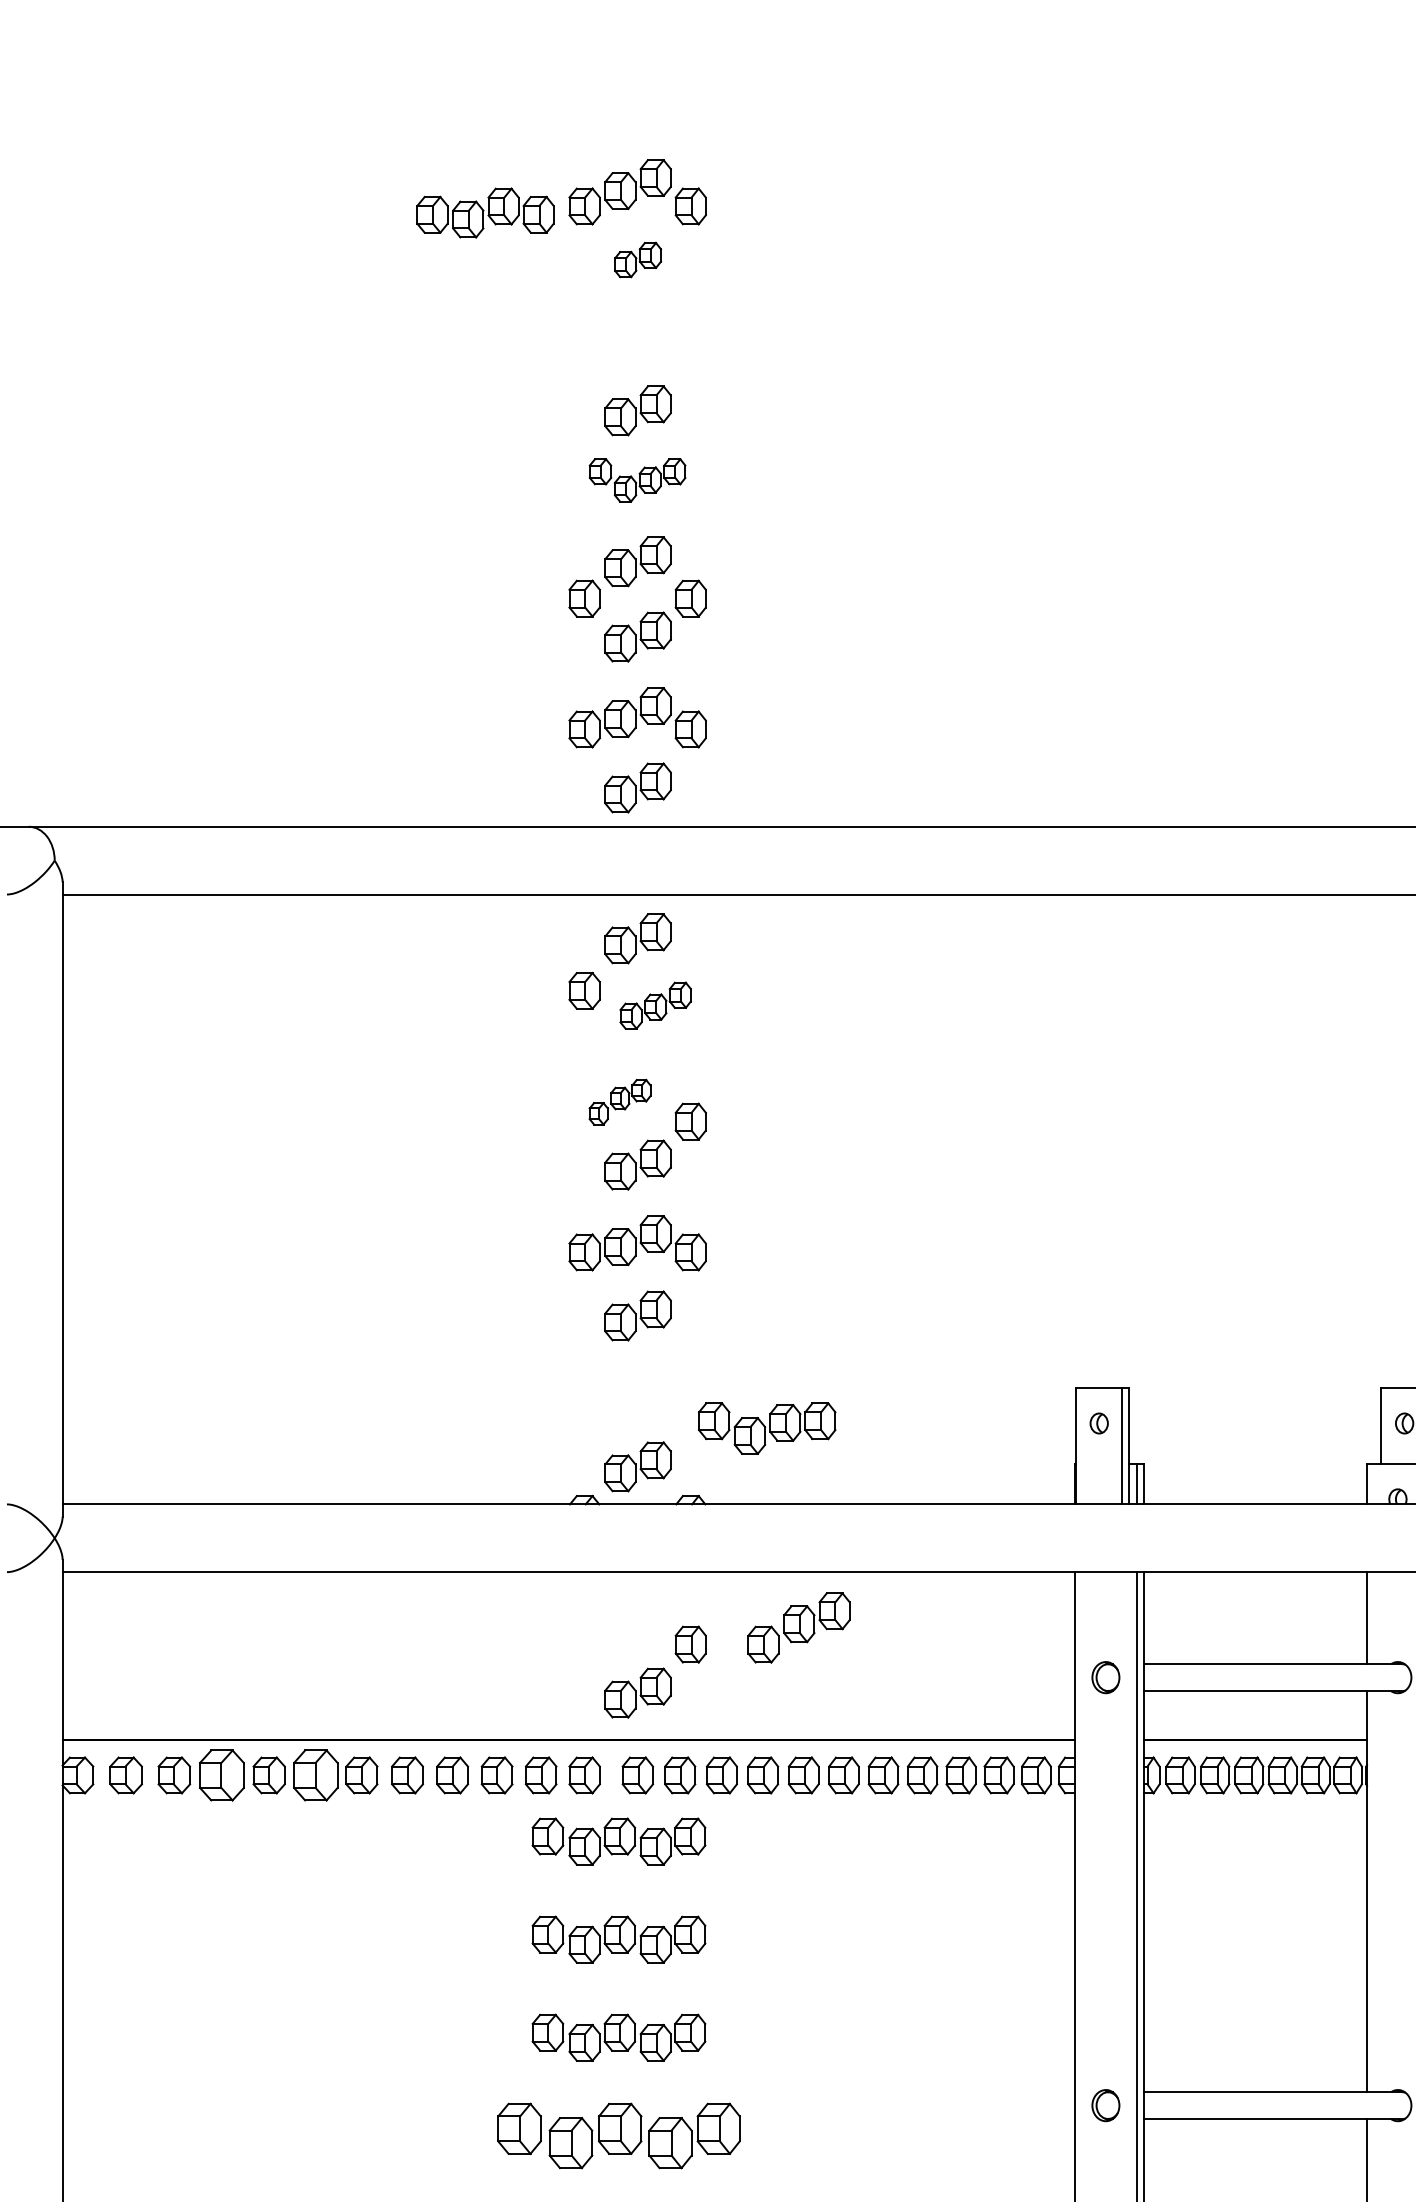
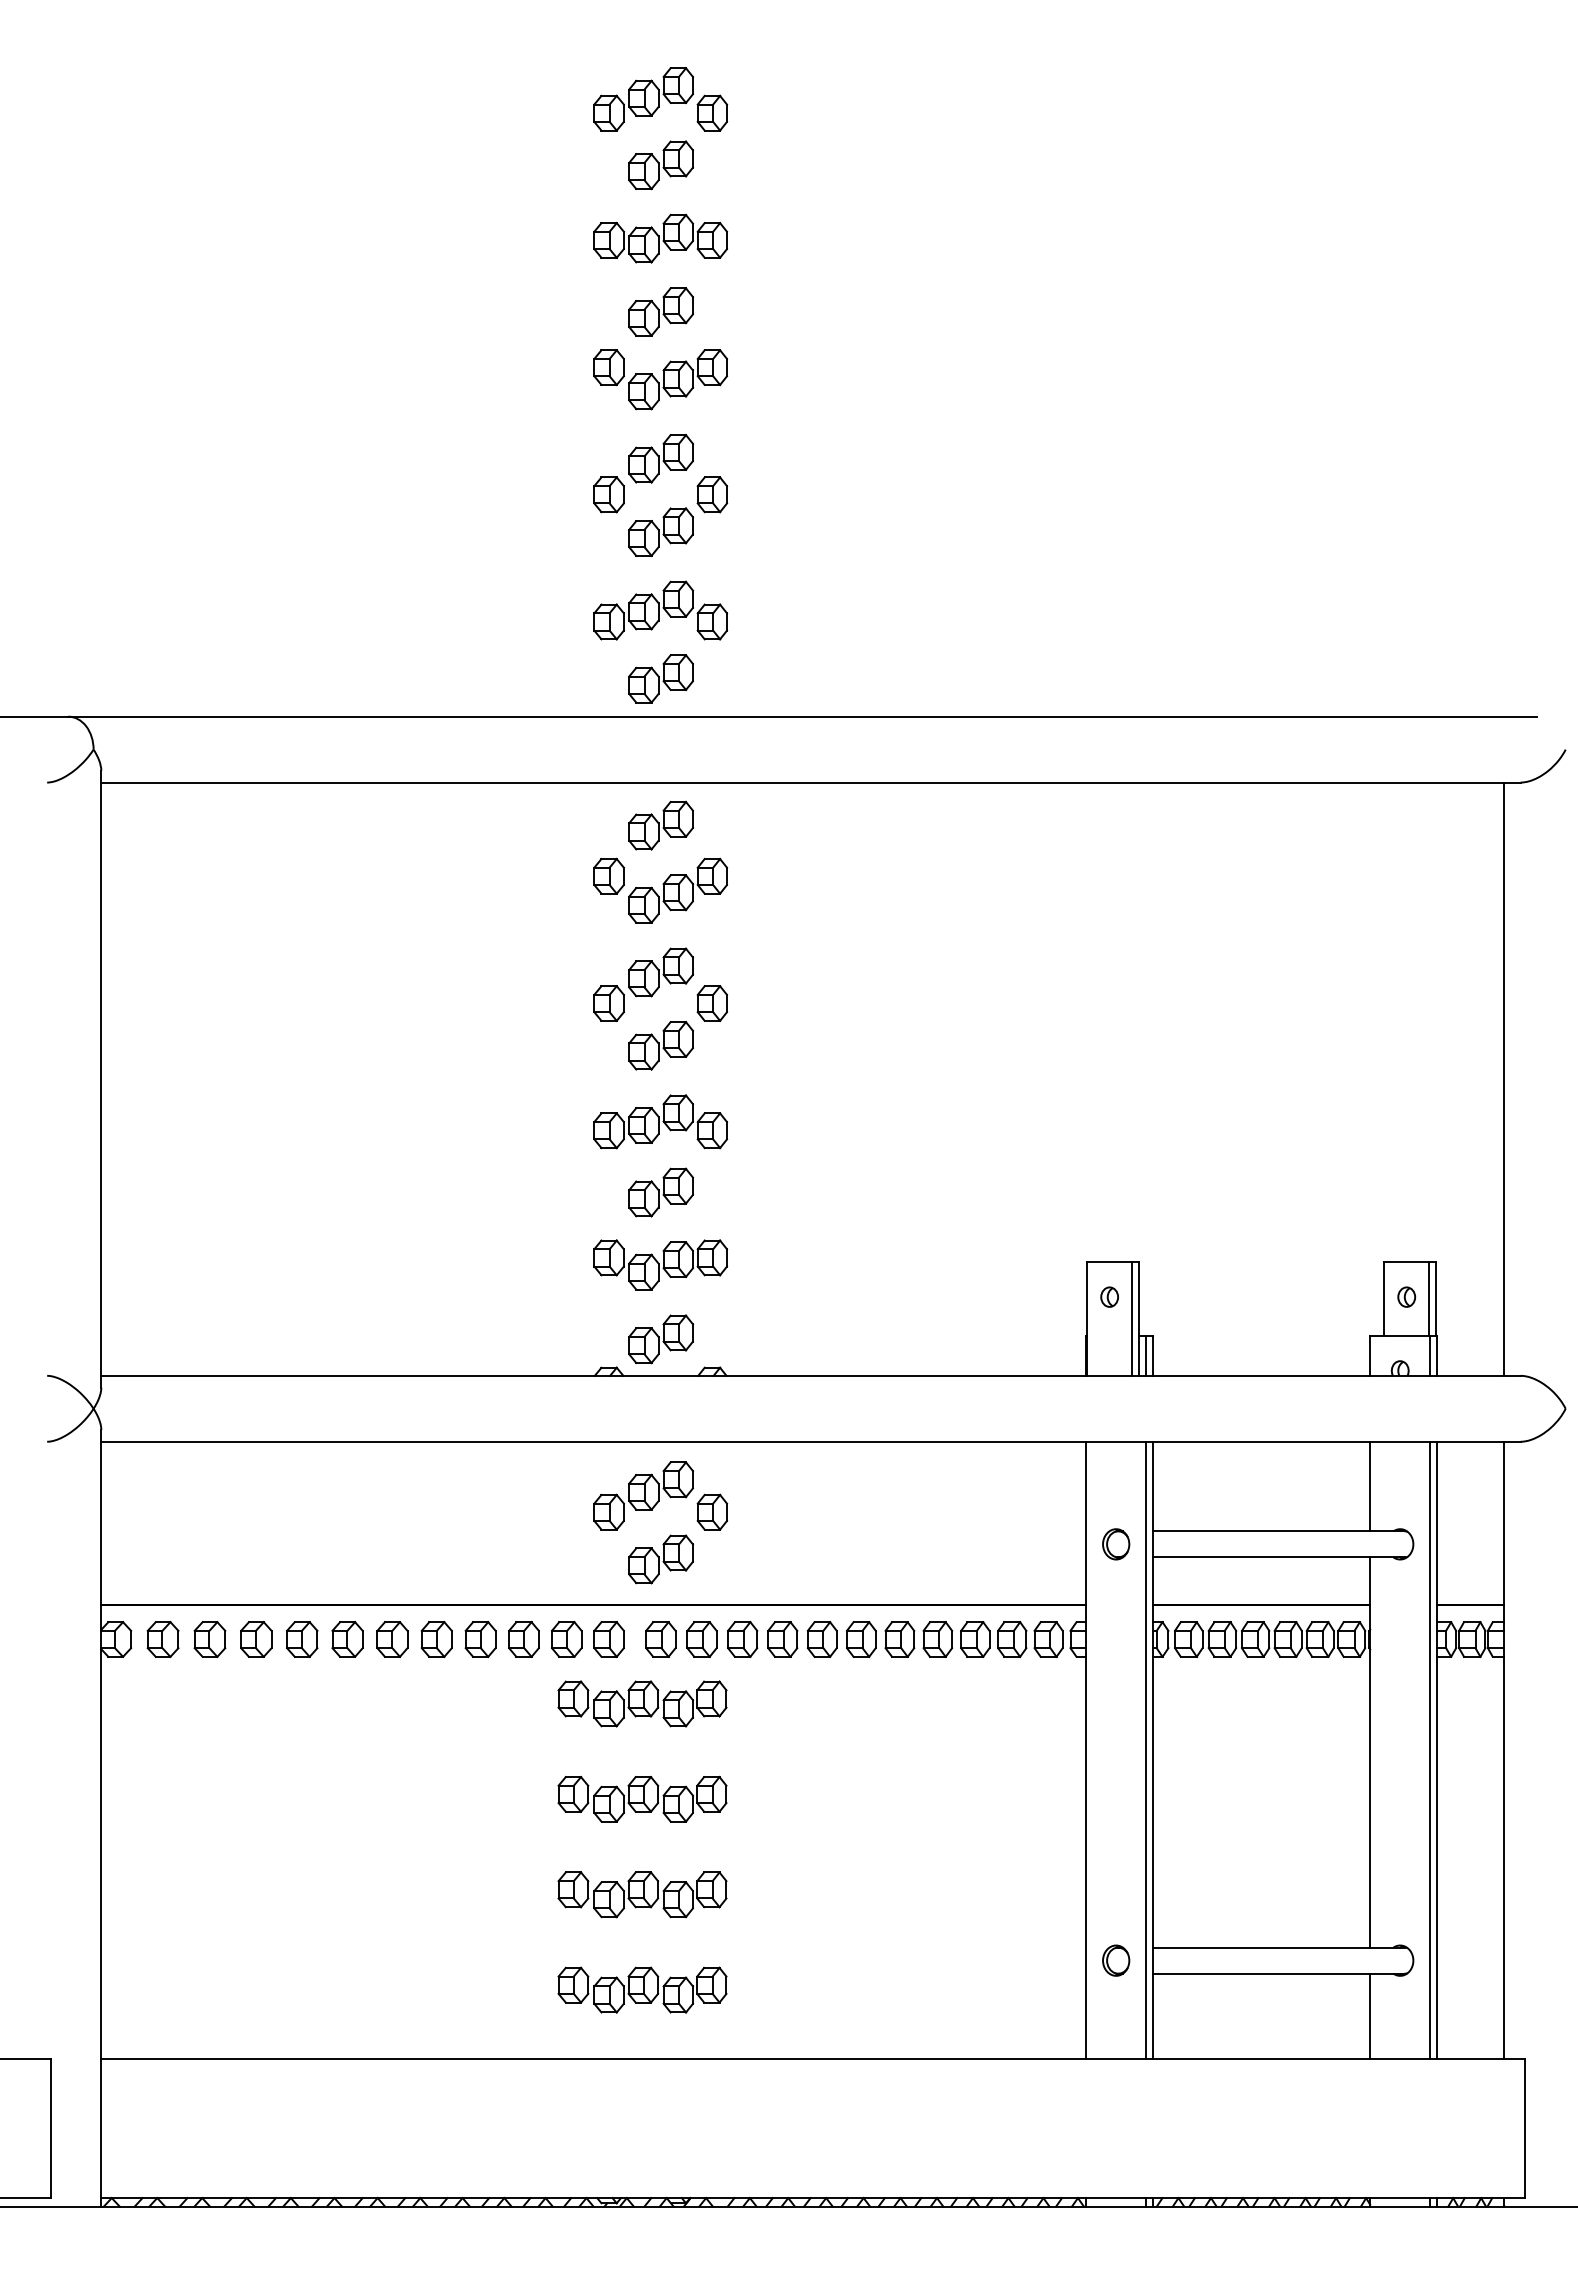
part: (485, 212) -> (660, 238), moved
part: (637, 260) -> (660, 165), size x1.43
part: (637, 480) -> (660, 379), size x1.43
part: (655, 1005) -> (678, 890), size x1.43
part: (620, 1102) -> (643, 984), size x1.67
part: (767, 1427) -> (660, 1264), moved
part: (798, 1627) -> (643, 1495), moved
part: (222, 1775) -> (256, 1639), size x0.71
part: (315, 1775) -> (347, 1639), size x0.71
part: (618, 2135) -> (642, 1989), size x0.71

